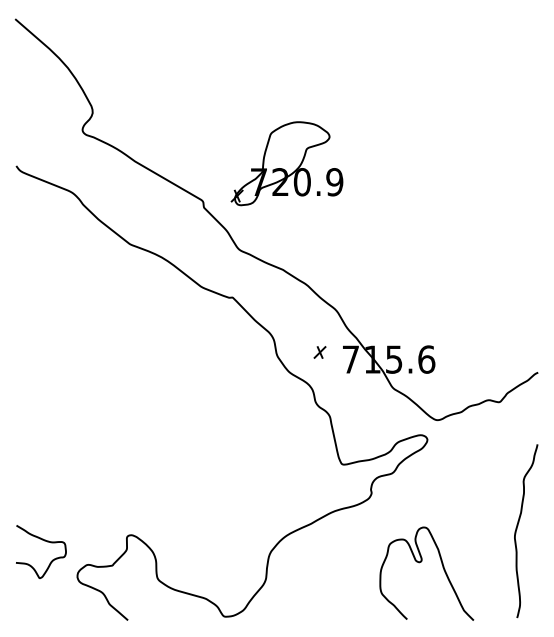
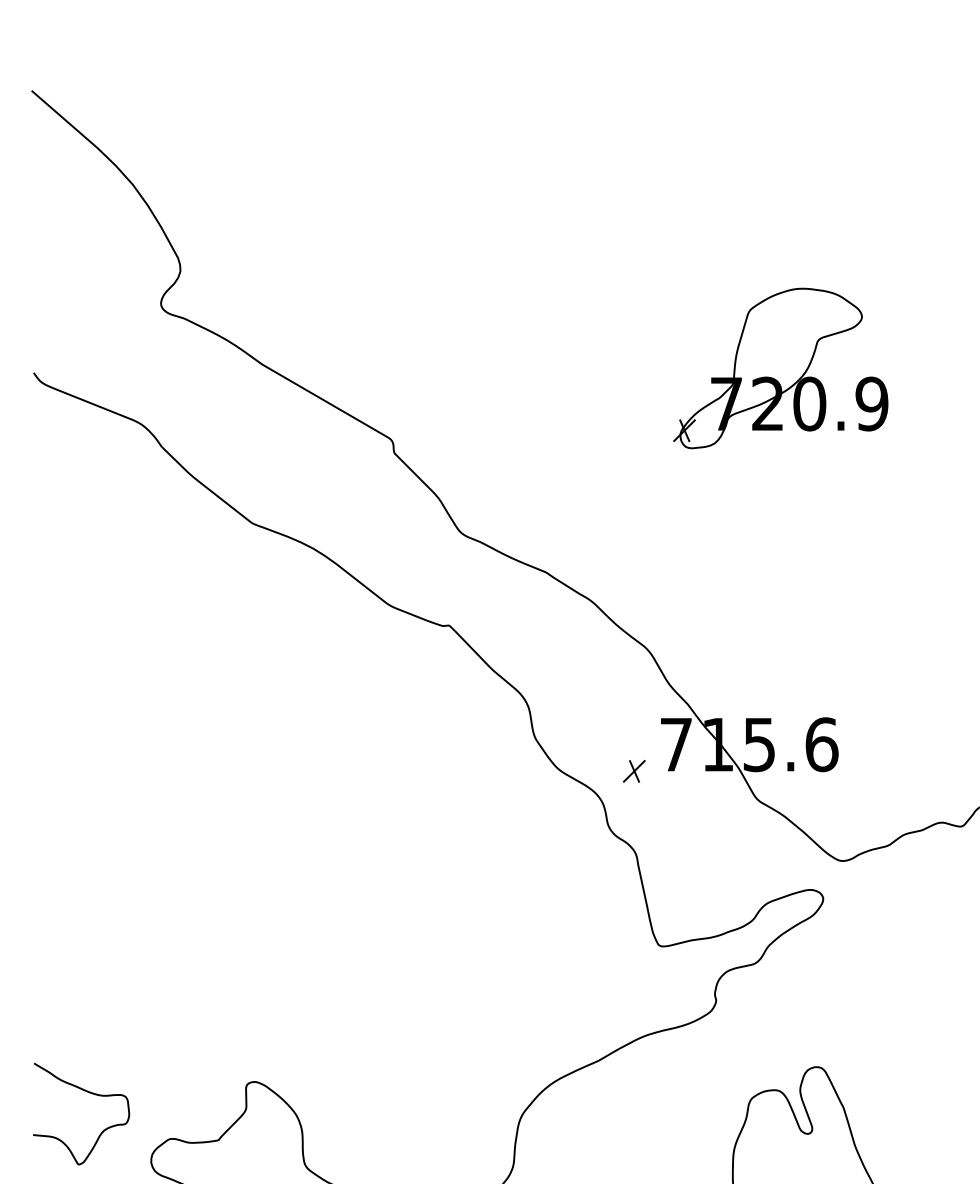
part: (286, 163) -> (779, 368), moved
part: (319, 352) -> (633, 771), moved

